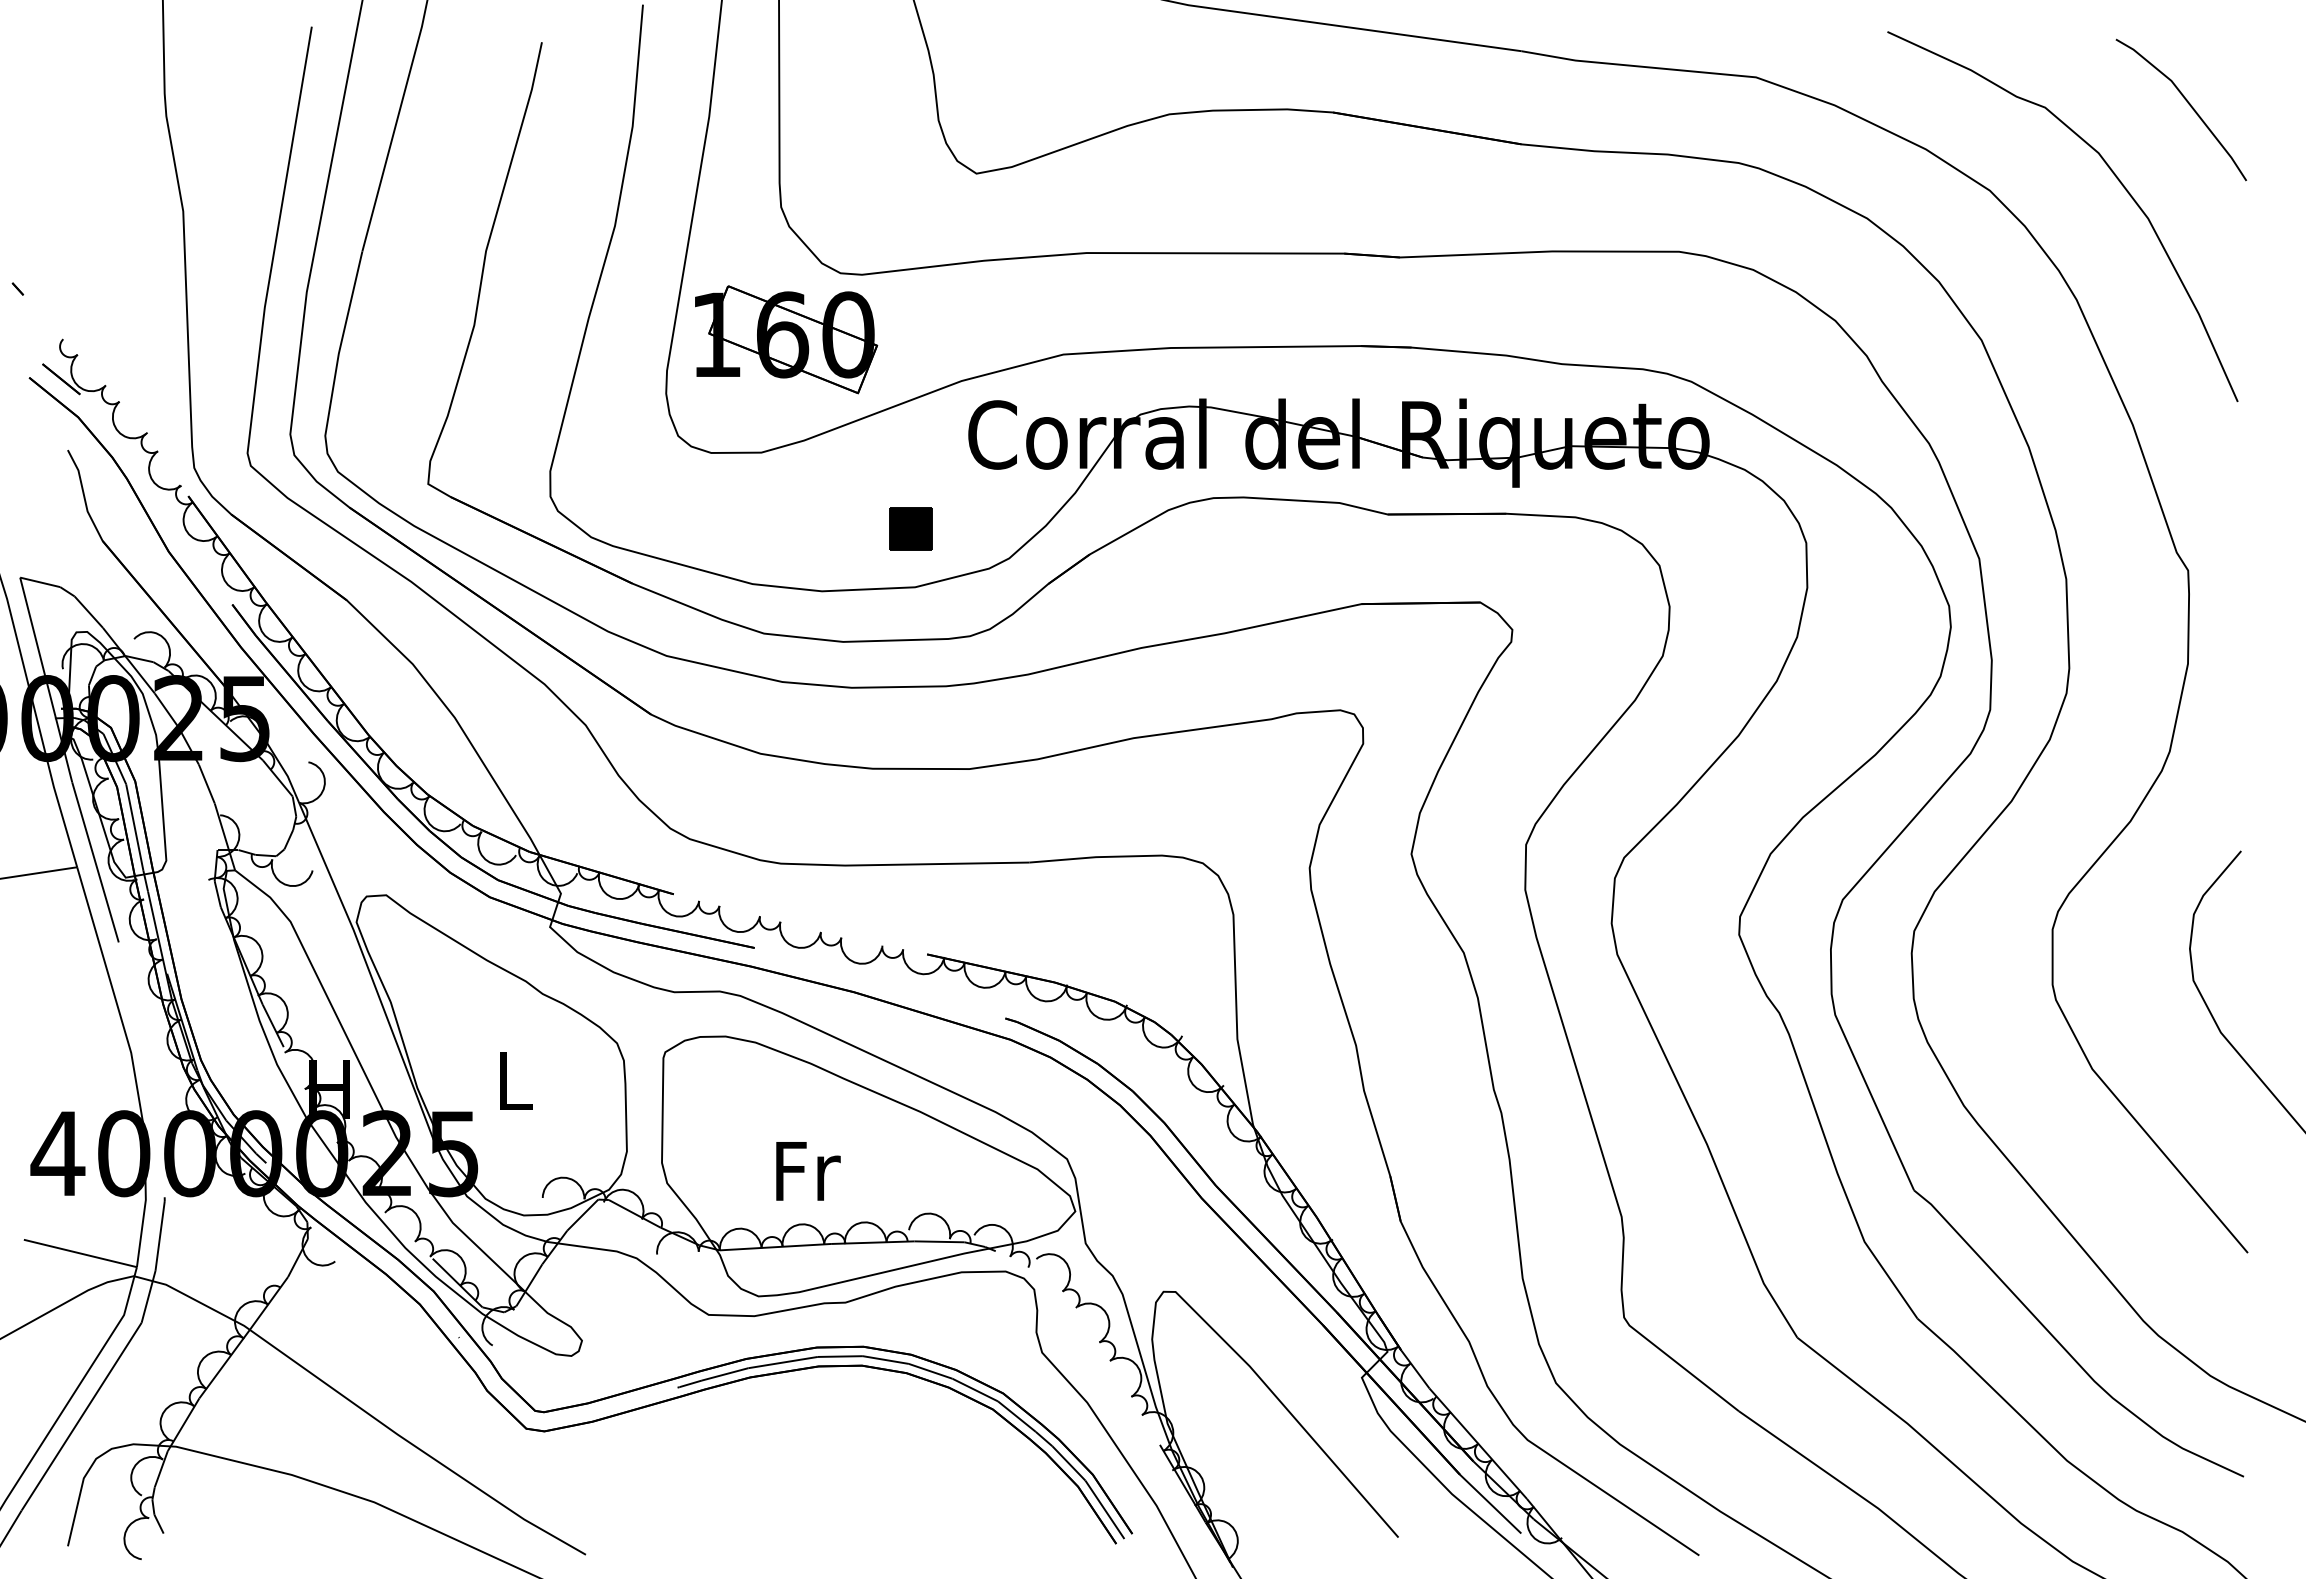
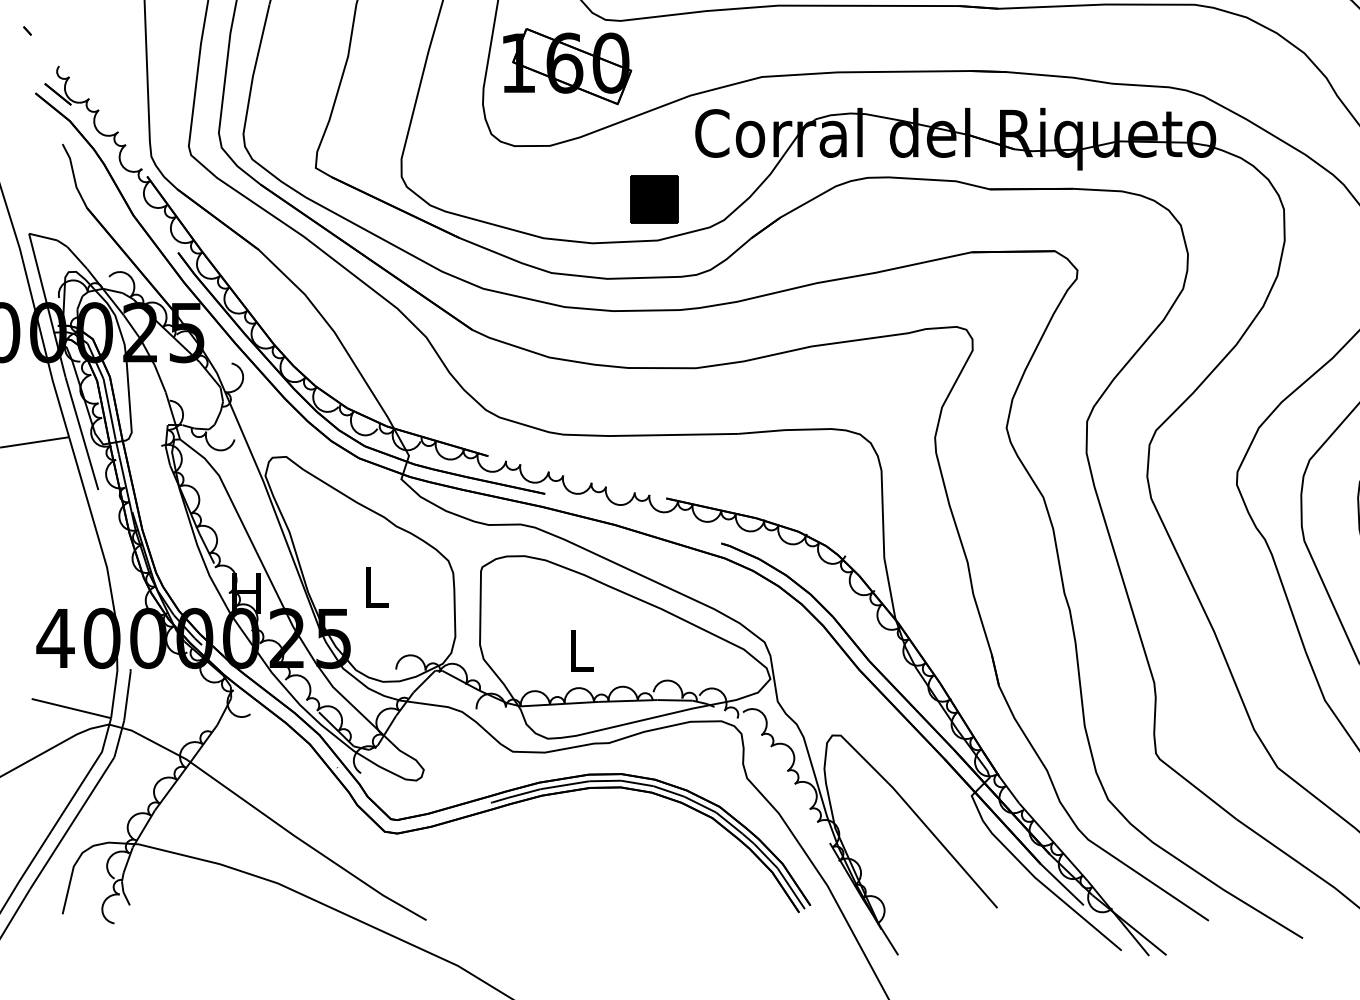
part: (910, 528) -> (654, 199), size x1.6
text: (808, 1171) -> (582, 650), Fr -> L

